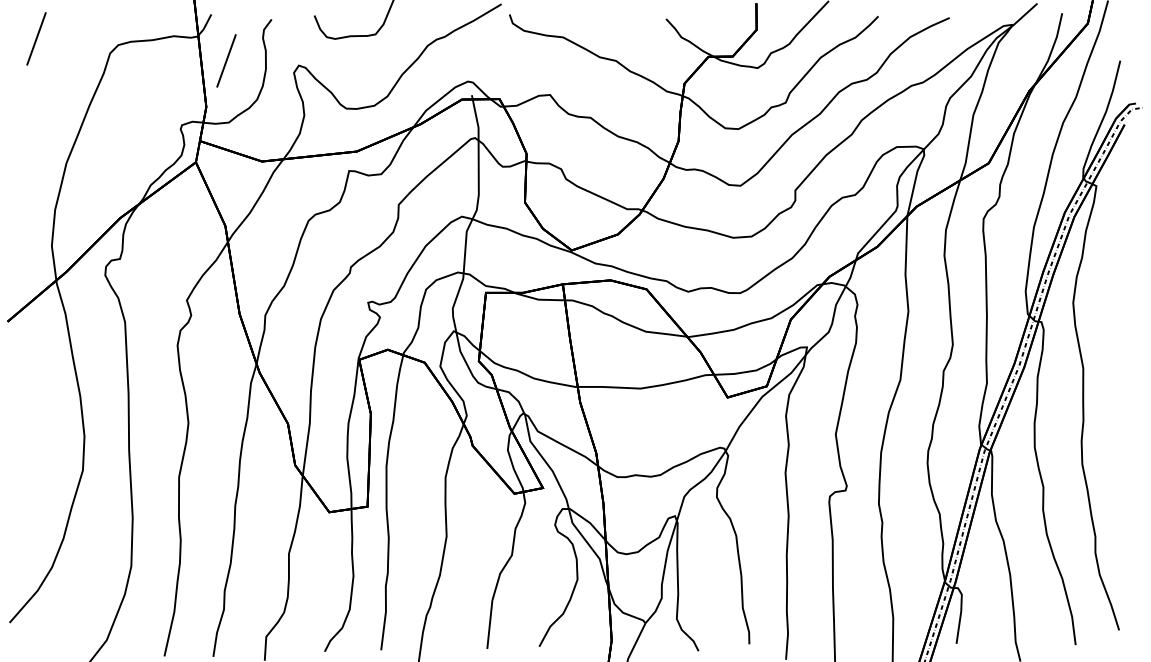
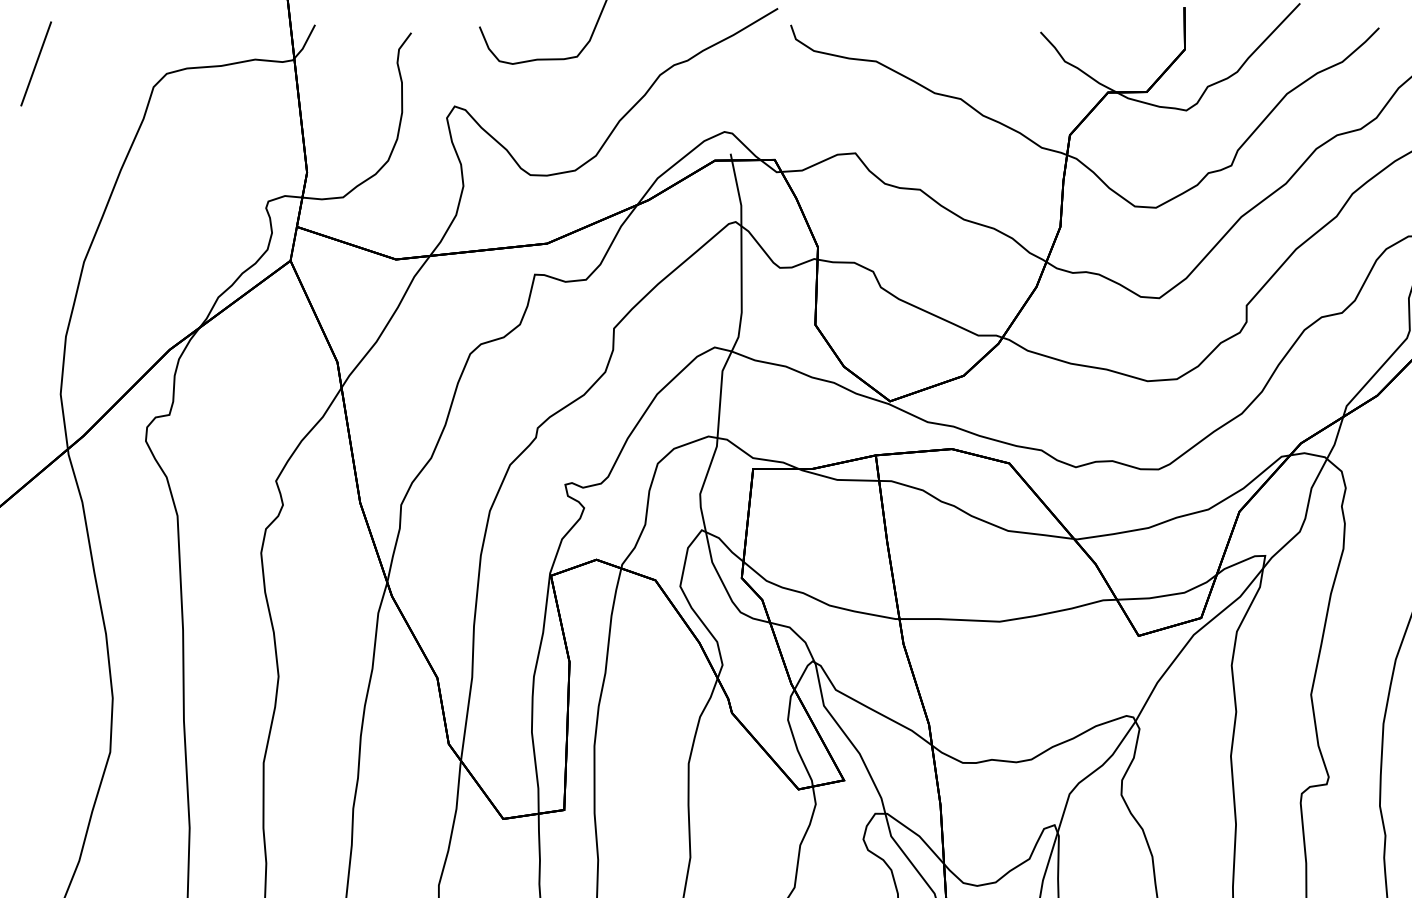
line: (226, 60) -> (339, 98), removed

